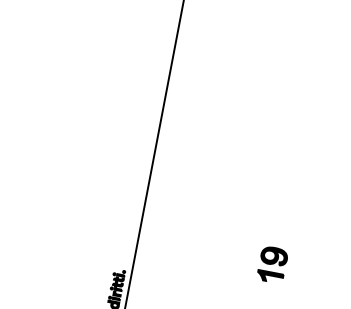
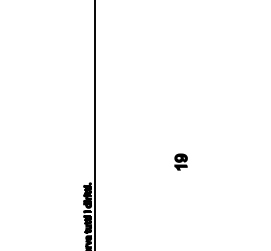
part: (271, 263) -> (180, 161), size x0.71

